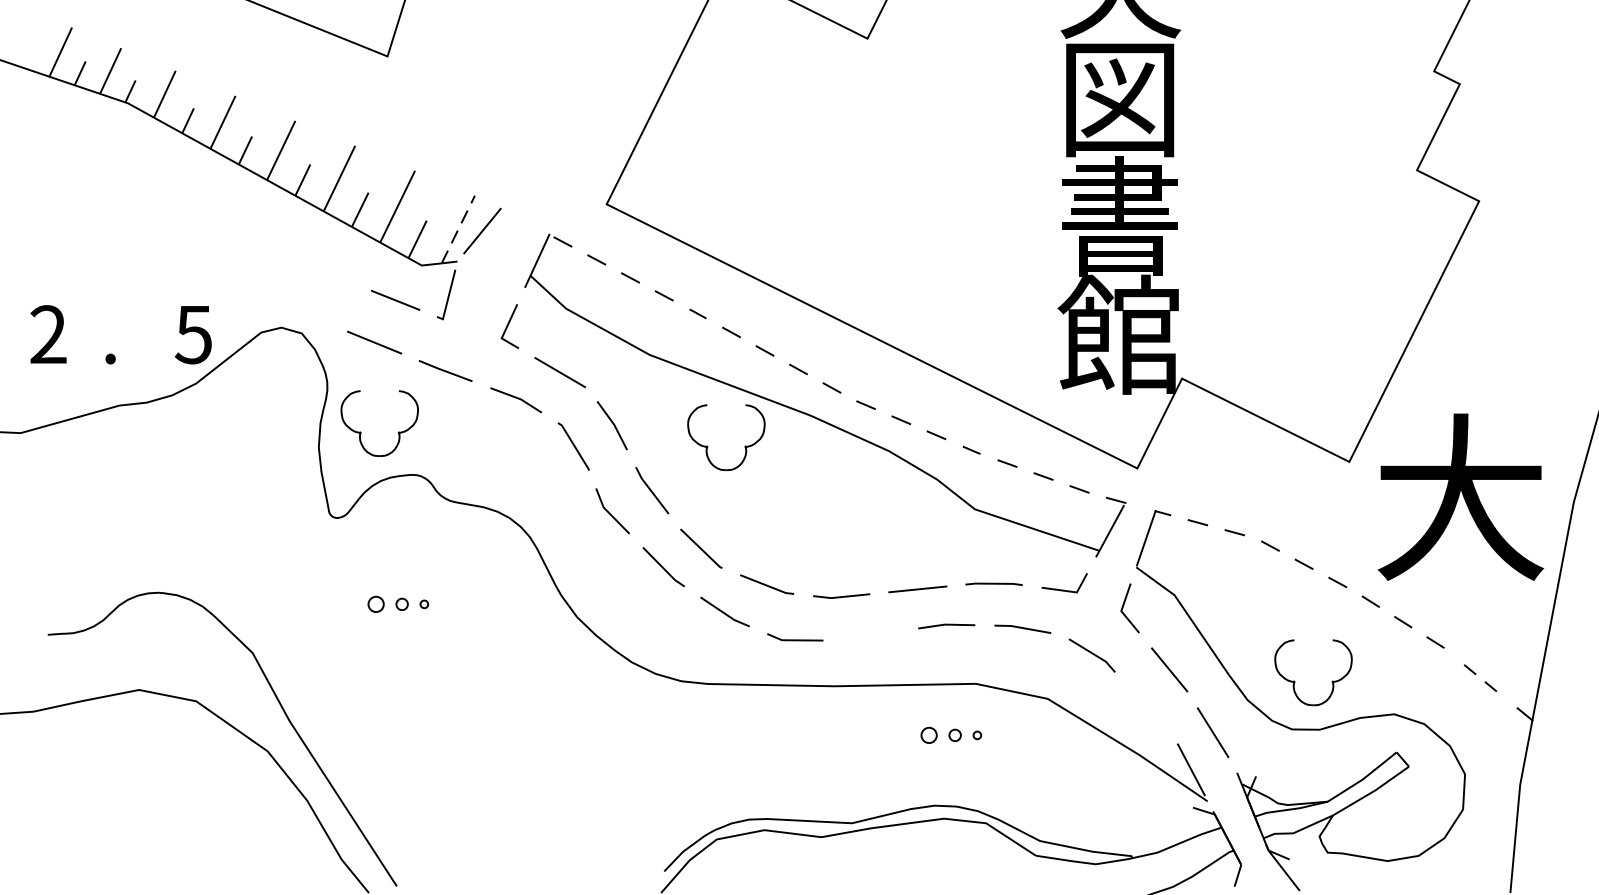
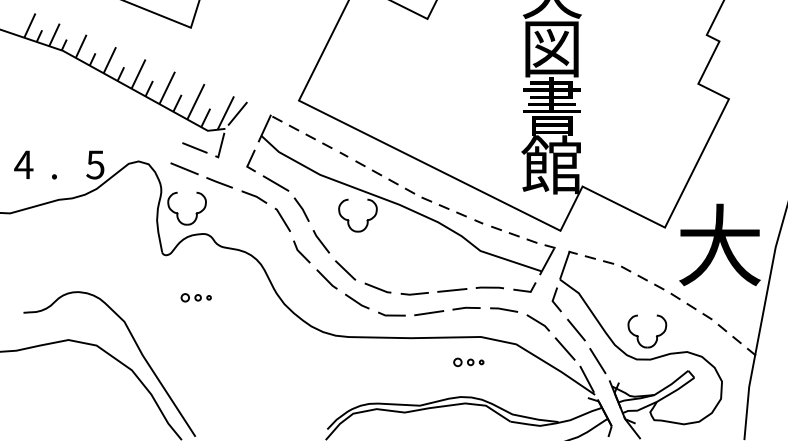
line: (457, 230) -> (225, 113), dashed -> solid
text: (47, 333) -> (23, 164), 2 -> 4
line: (871, 636) -> (429, 313), added
part: (1480, 678) -> (729, 334), size x1.43
line: (1145, 707) -> (564, 348), added

